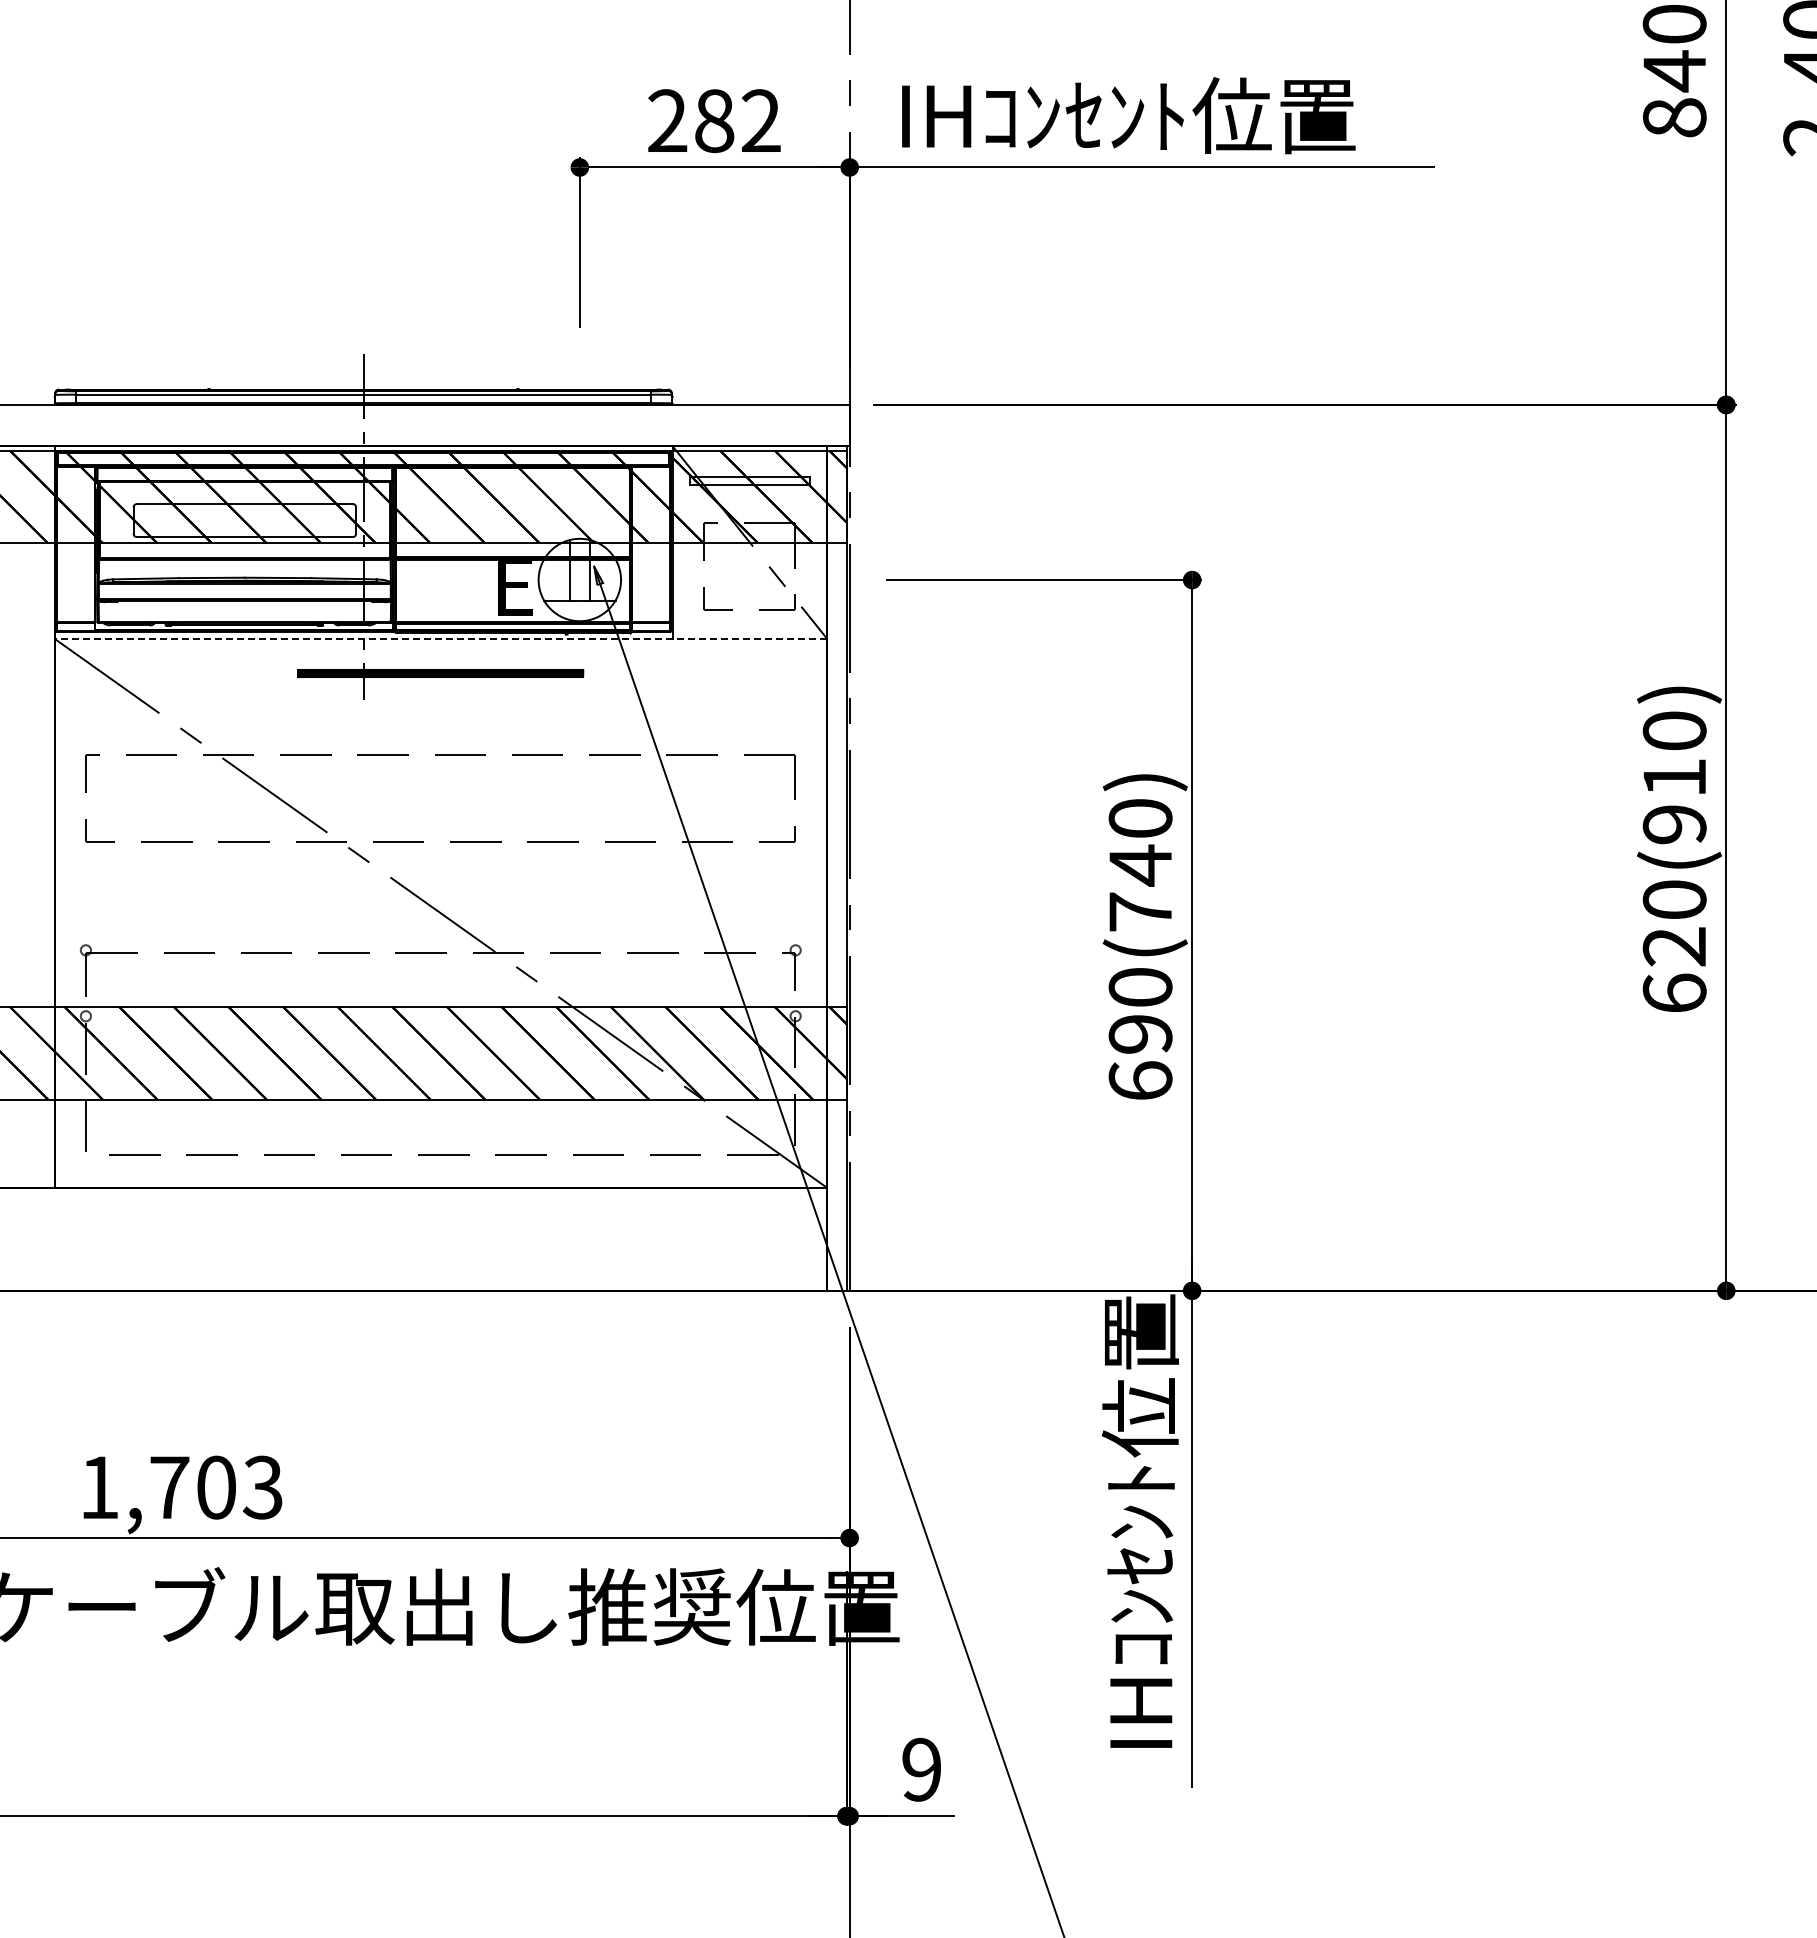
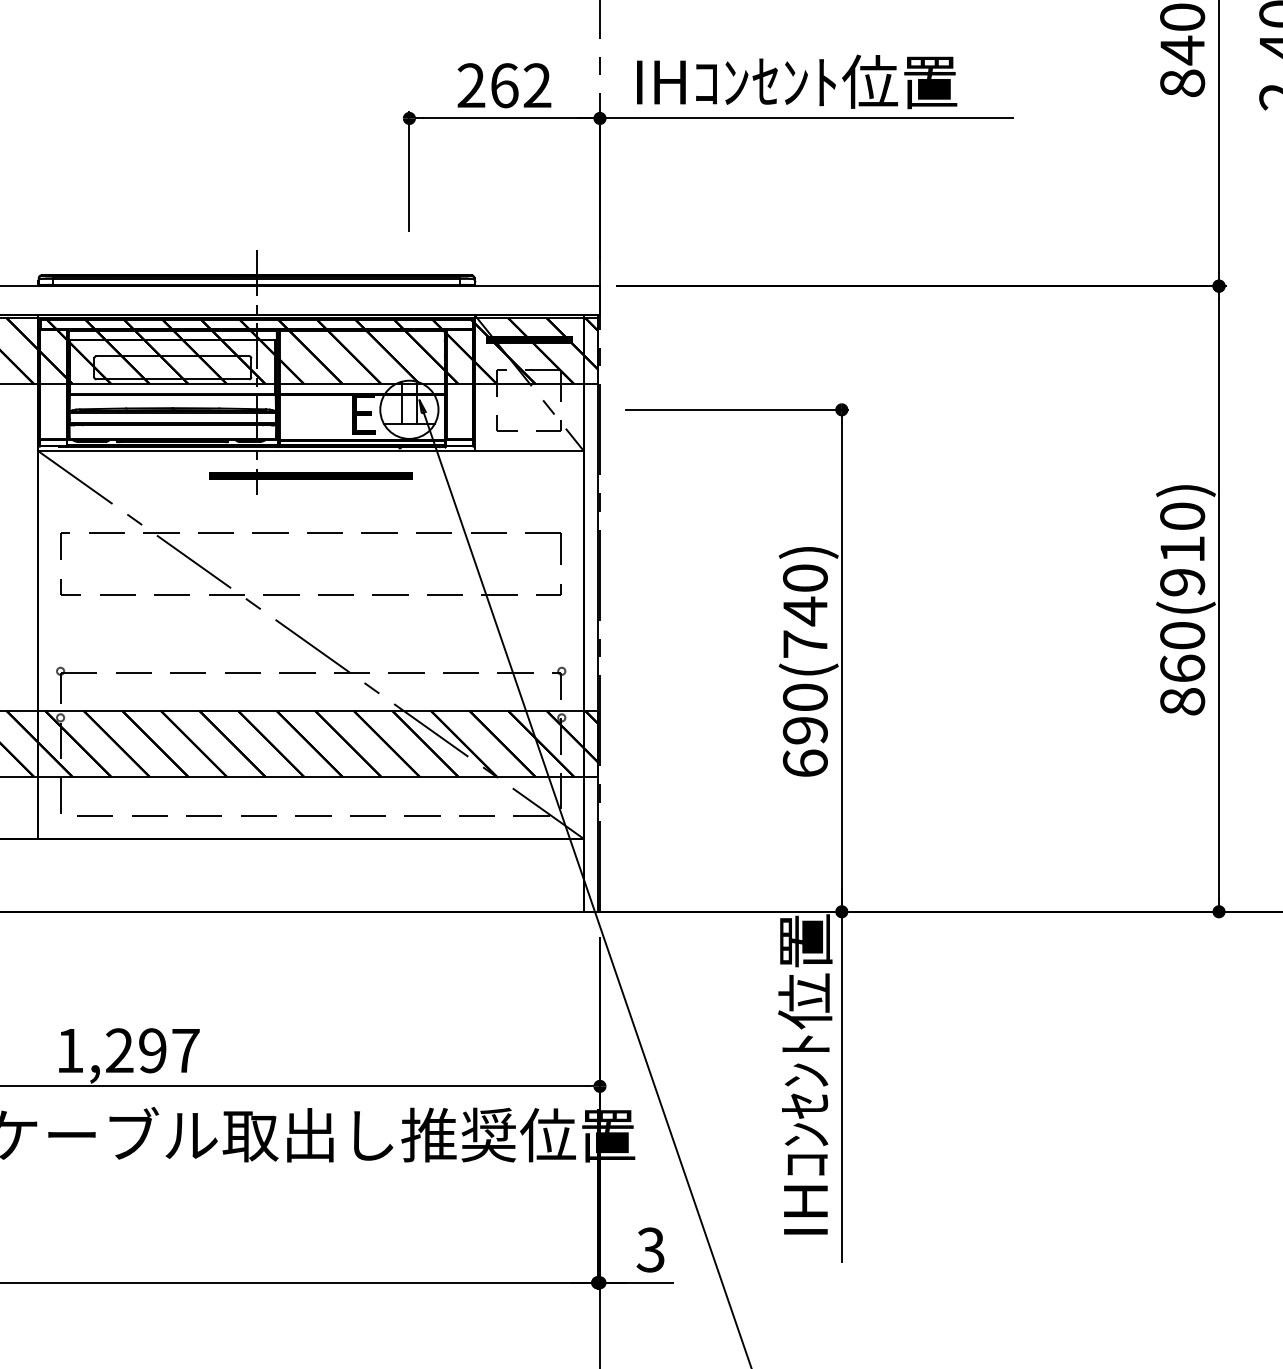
text: (714, 120) -> (504, 85), 282 -> 262
hatch: (749, 480) -> (529, 339), added
line: (440, 638) -> (310, 451), dashed -> solid
text: (1674, 969) -> (1182, 684), 620(910) -> 860(910)
text: (216, 1487) -> (152, 1050), 1,703 -> 1,297
text: (920, 1769) -> (649, 1249), 9 -> 3

